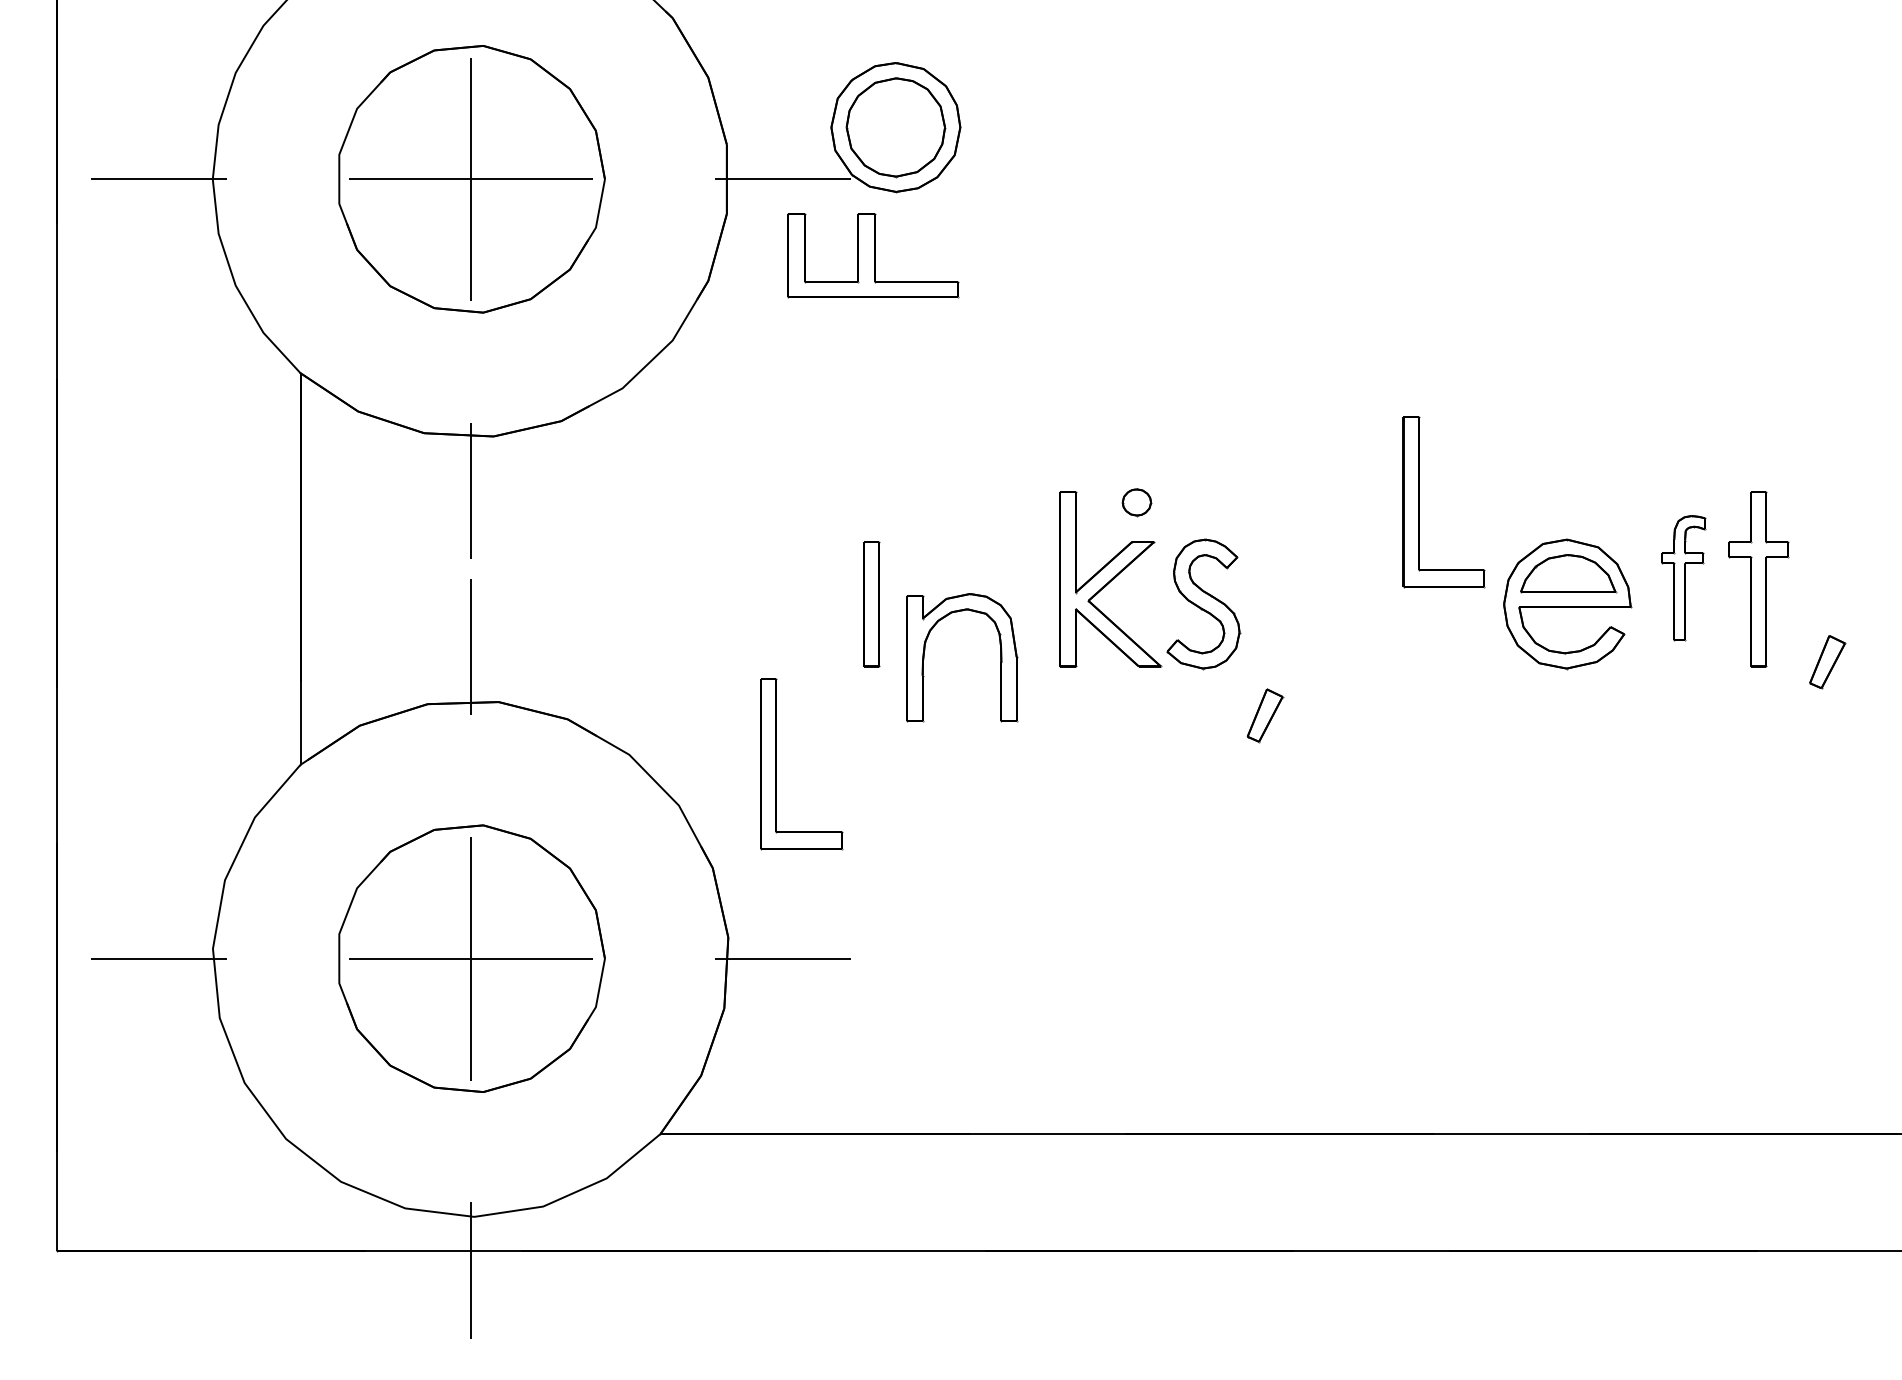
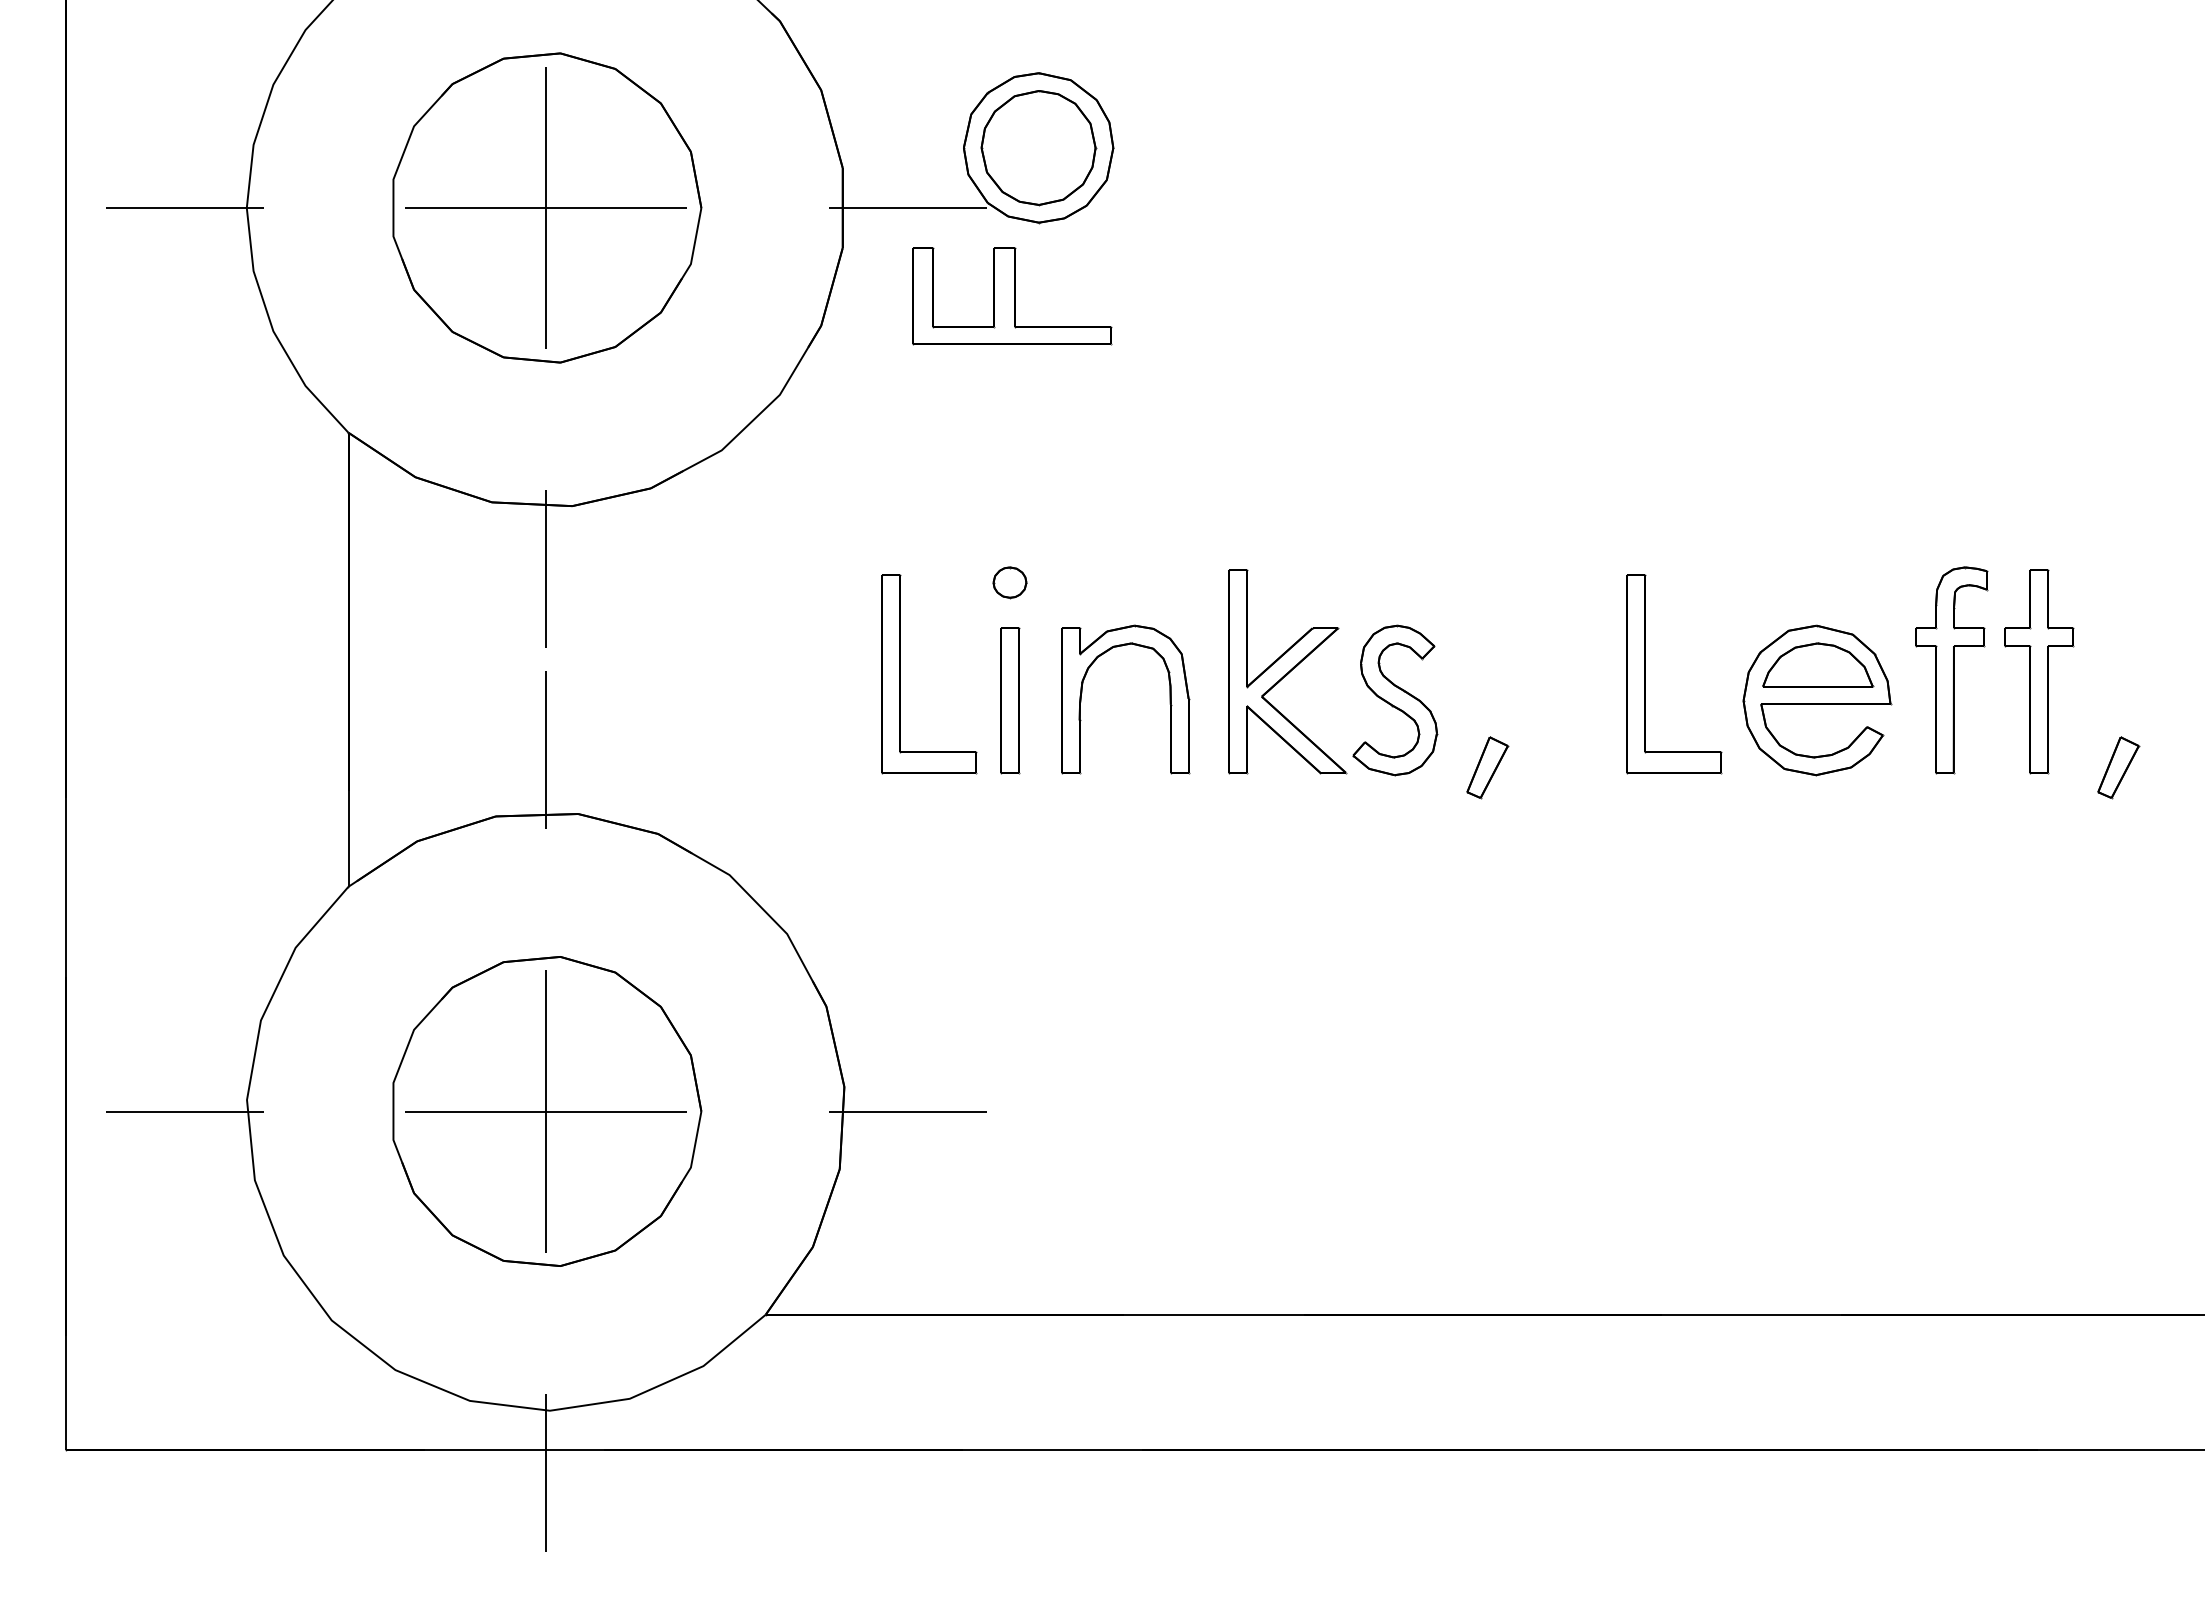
part: (1136, 502) -> (1009, 582), moved
part: (1419, 502) -> (1645, 674), moved
part: (1683, 578) -> (1951, 670), size x1.43
part: (925, 652) -> (1082, 693), moved
part: (1265, 715) -> (1487, 767), moved
part: (776, 764) -> (900, 674), moved

